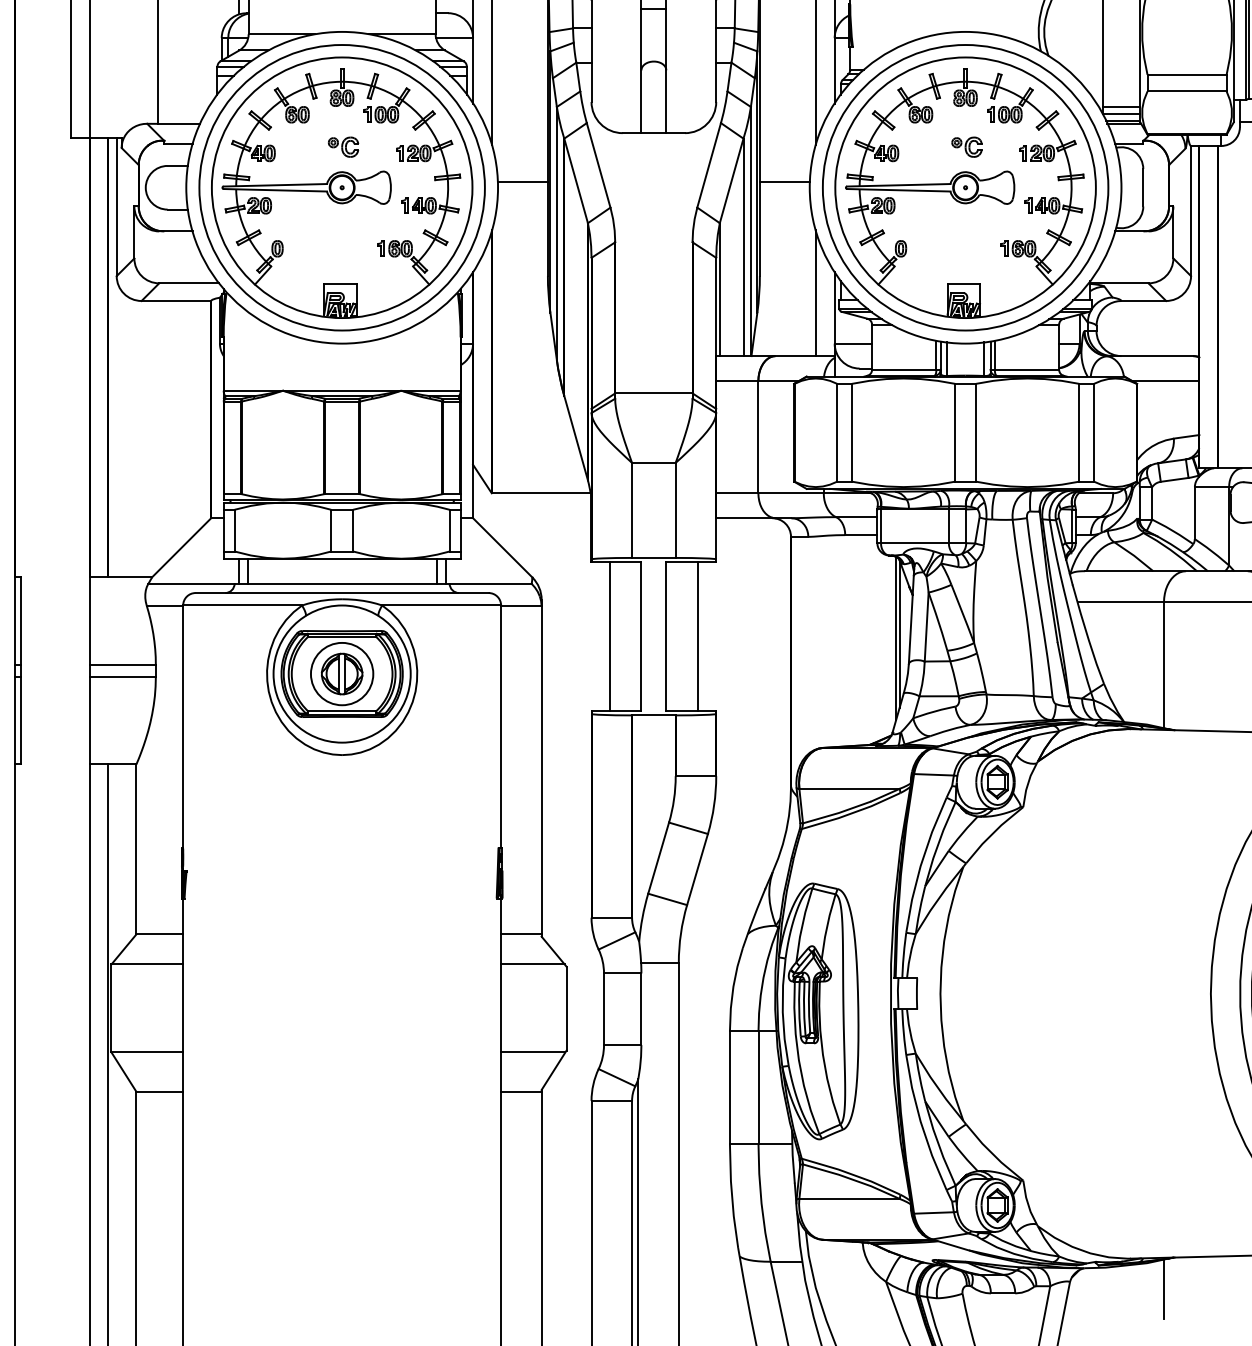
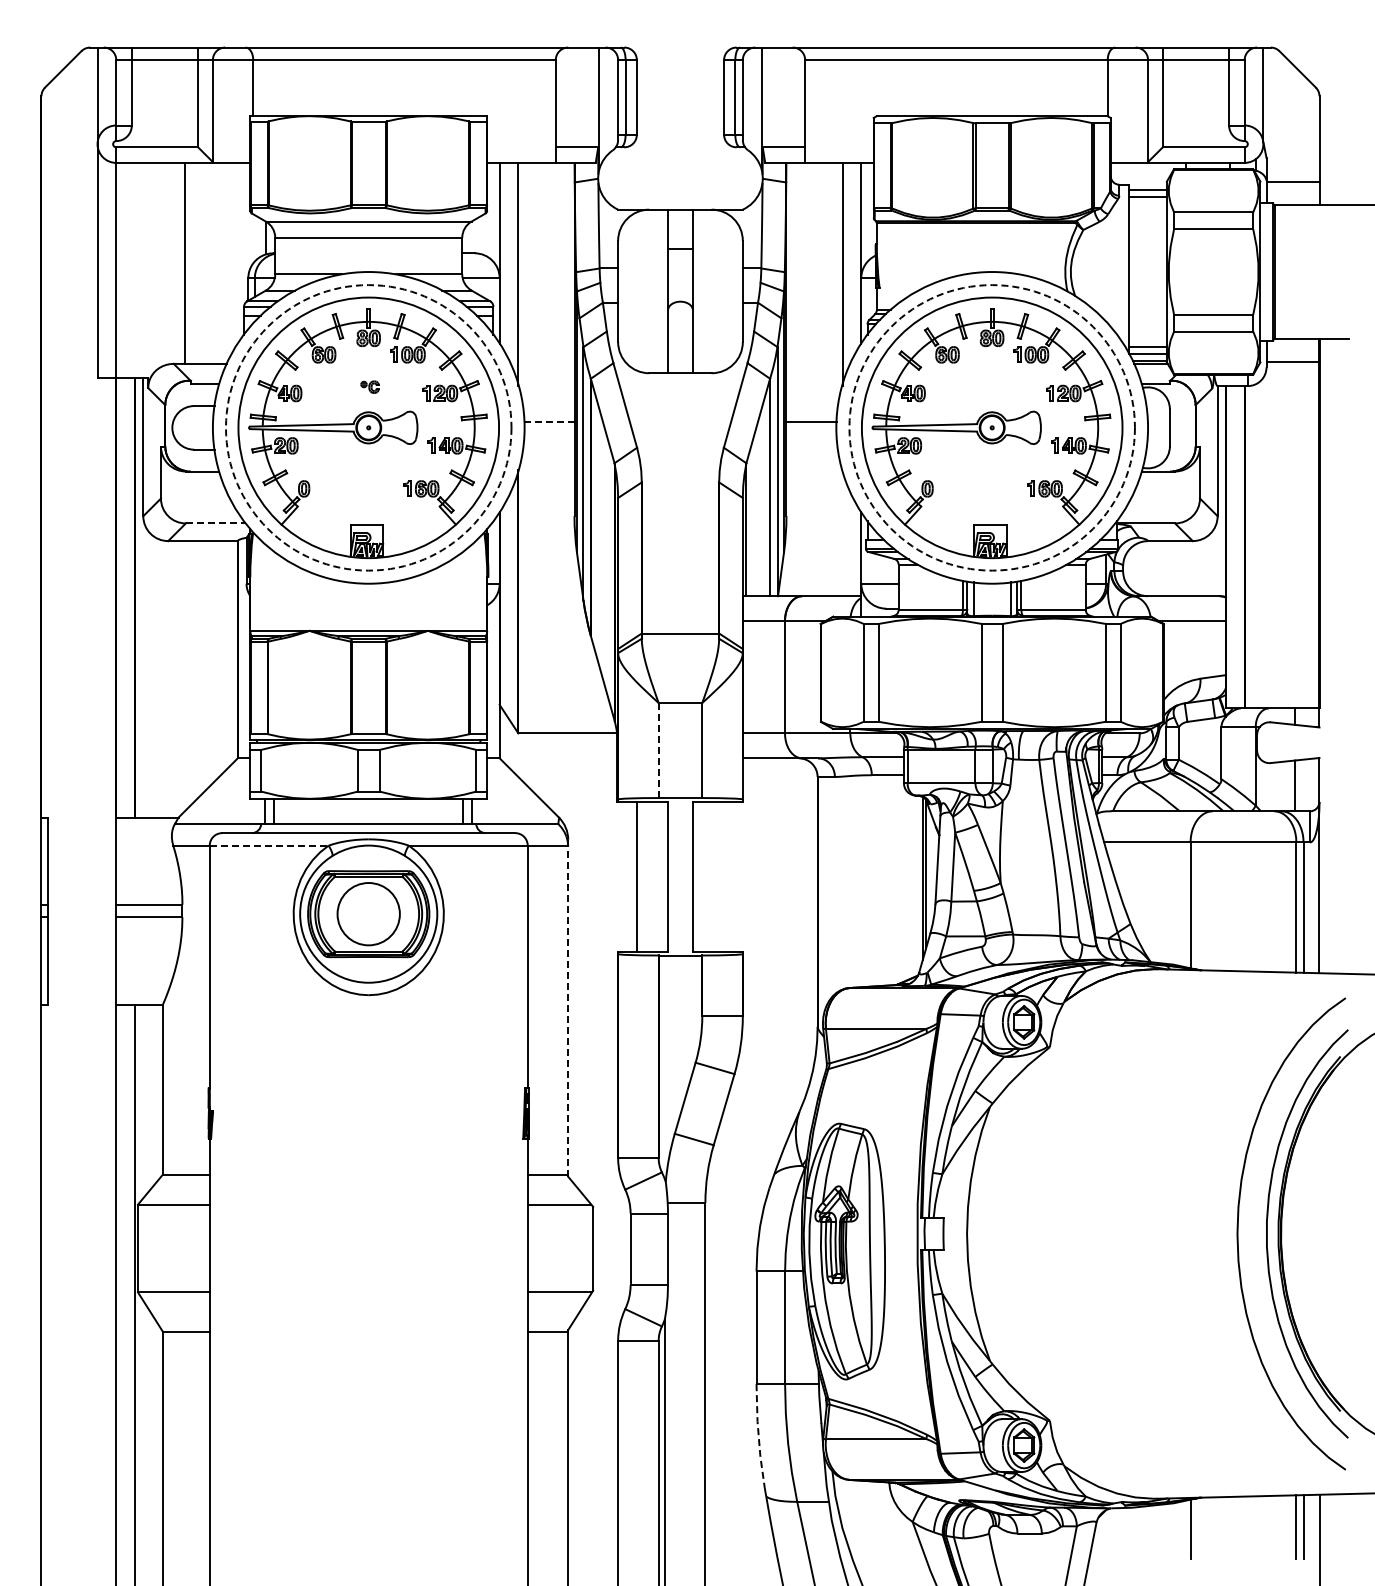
part: (342, 146) -> (369, 386), size x0.6
part: (966, 146) -> (993, 386), removed
line: (521, 181) -> (548, 421), solid -> dashed
circle: (341, 187) -> (368, 427), solid -> dashed
circle: (964, 187) -> (991, 427), solid -> dashed
line: (189, 283) -> (216, 523), solid -> dashed
line: (815, 293) -> (842, 533), removed
line: (631, 510) -> (658, 750), solid -> dashed
line: (242, 605) -> (269, 845), solid -> dashed
line: (697, 636) -> (724, 876), removed
part: (341, 673) -> (368, 913), removed
line: (541, 768) -> (568, 1008), solid -> dashed
line: (731, 1196) -> (758, 1436), solid -> dashed

